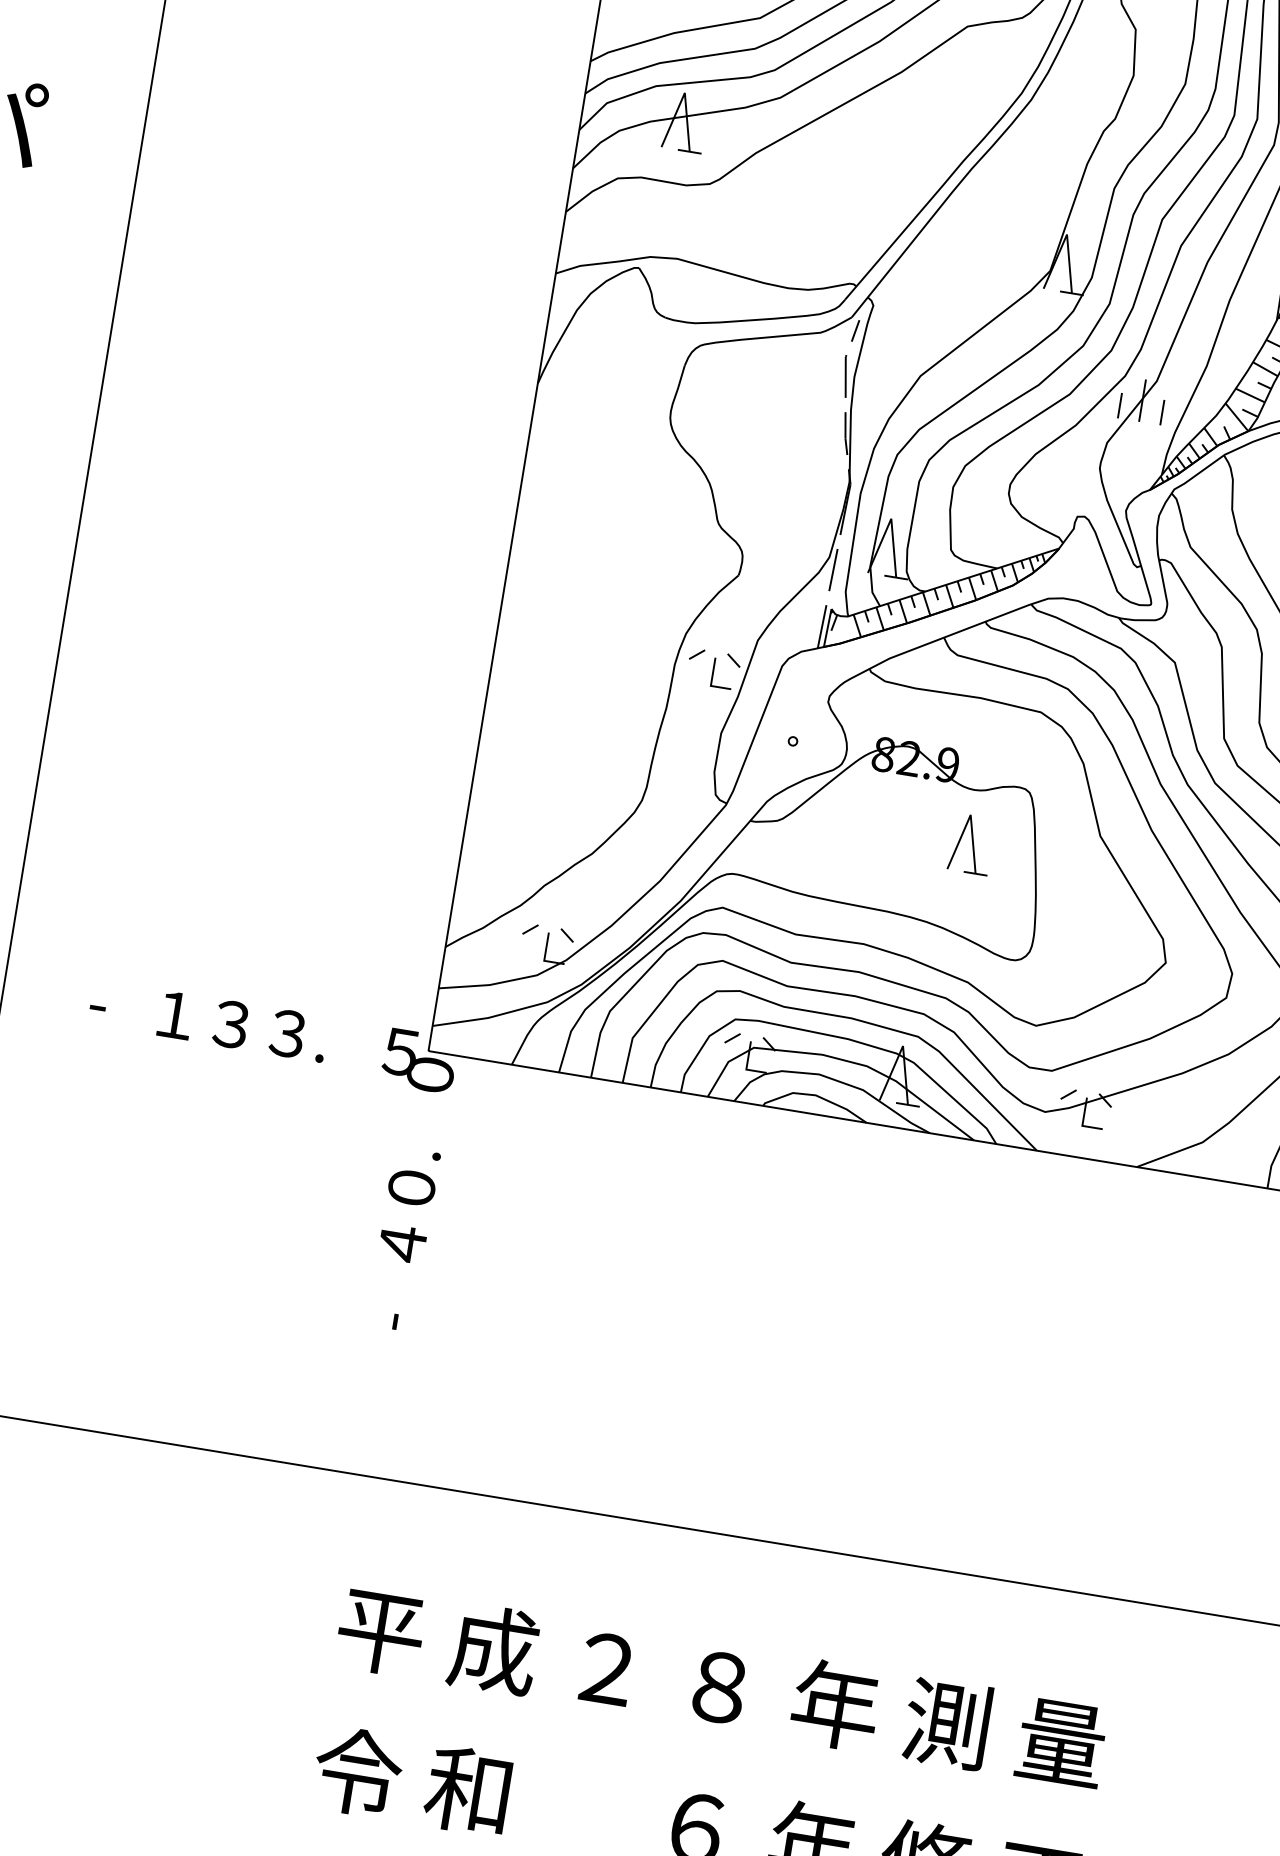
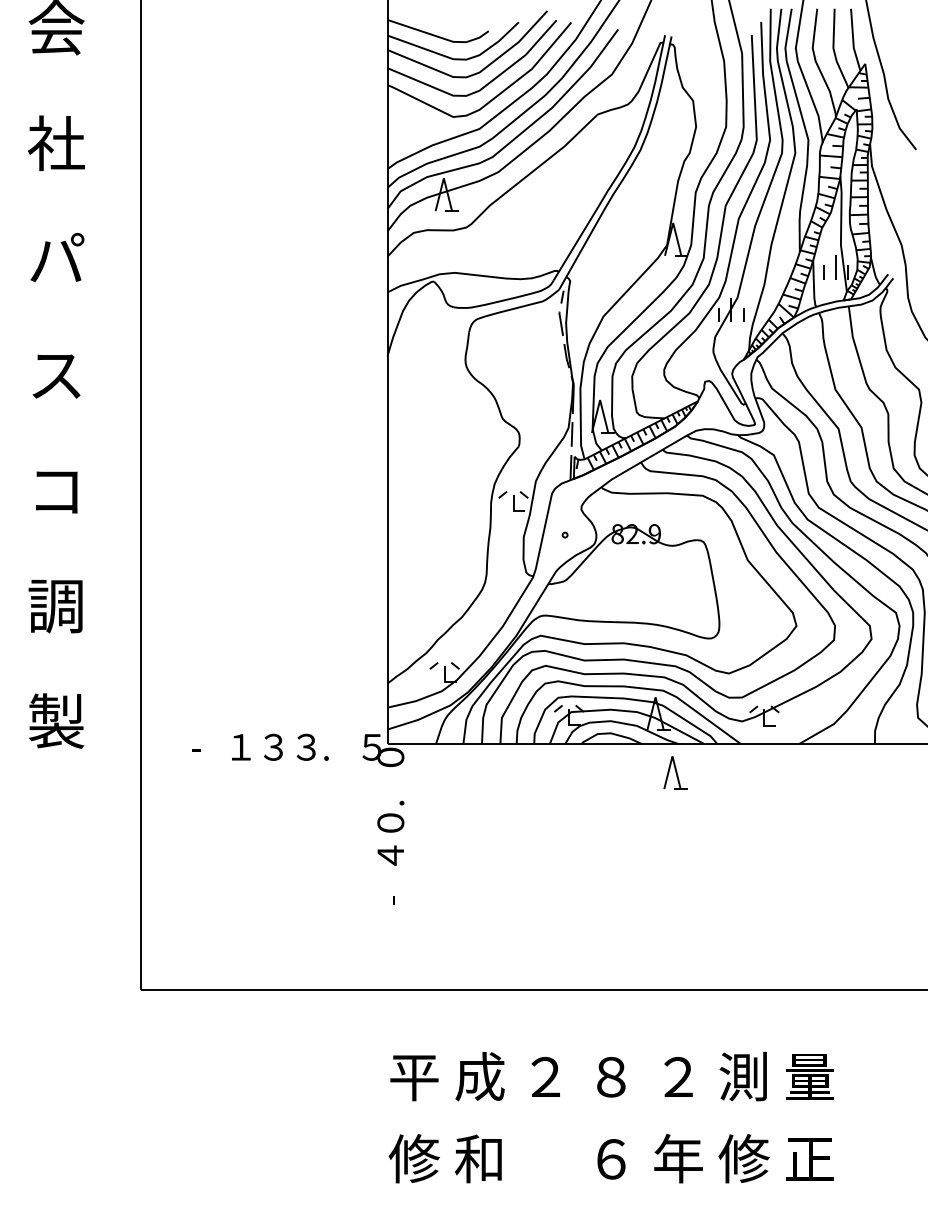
part: (971, 843) -> (675, 772), moved
text: (835, 1705) -> (678, 1076), 年 -> ２
text: (358, 1771) -> (414, 1158), 令 -> 修

